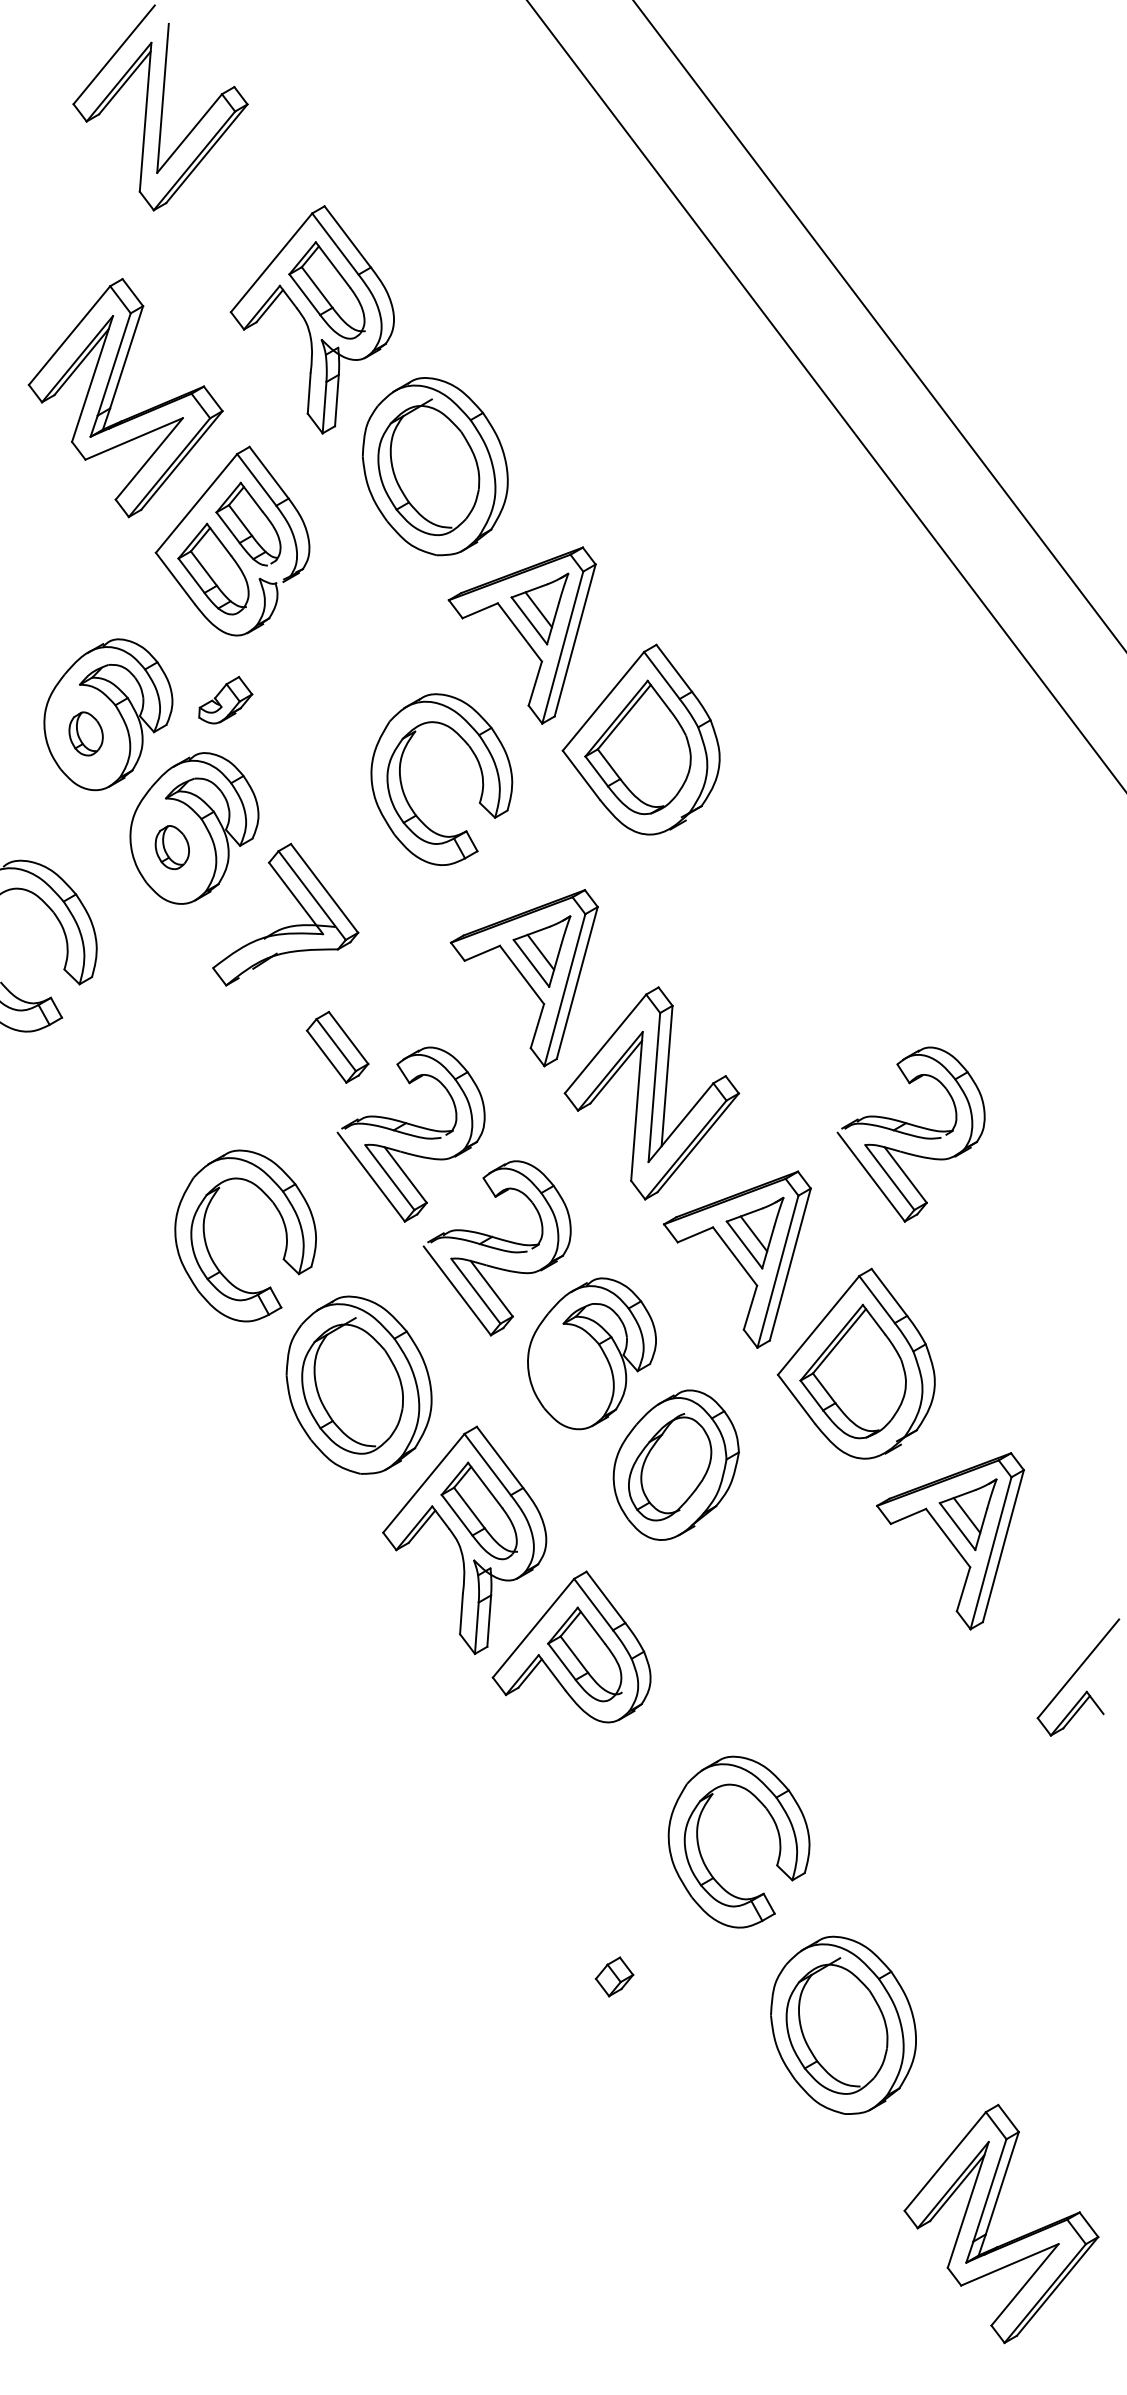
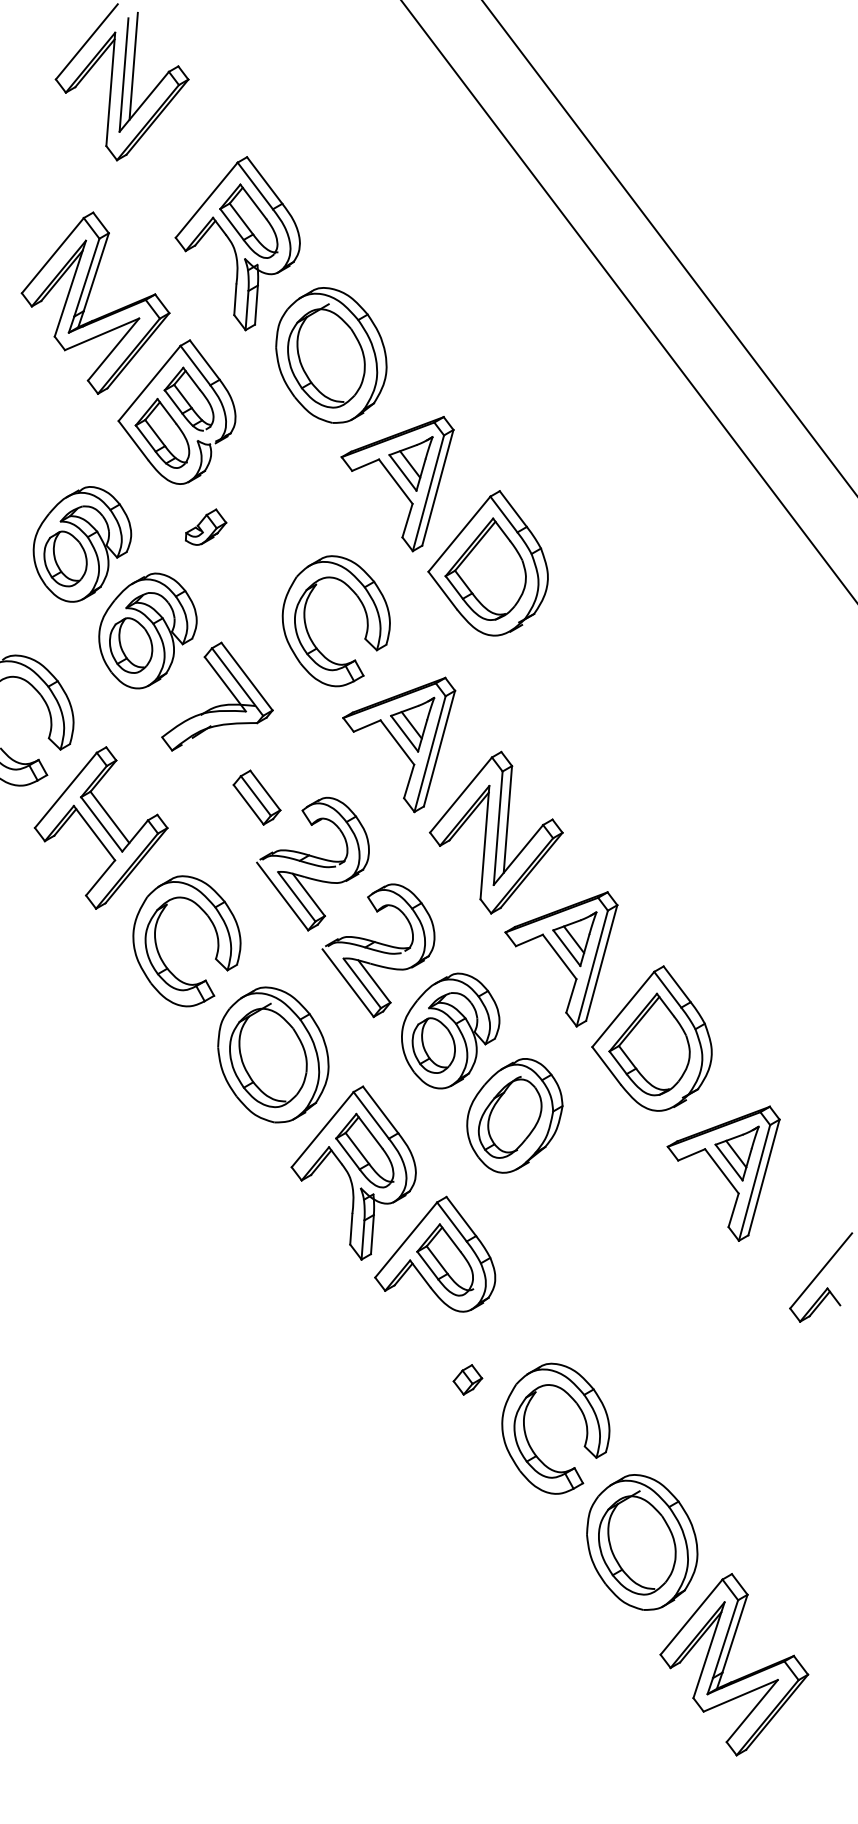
line: (175, 86) -> (133, 65), added
part: (225, 700) -> (205, 527), moved
part: (85, 733) -> (65, 558), size x1.67
part: (404, 791) -> (307, 630), moved
part: (172, 847) -> (131, 645), size x1.67
part: (133, 1087) -> (101, 828), added
part: (910, 1134) -> (693, 864), removed
part: (569, 1372) -> (433, 1045), added
part: (700, 1849) -> (526, 1434), moved
part: (614, 1976) -> (467, 1379), moved
part: (991, 2220) -> (726, 1662), moved

